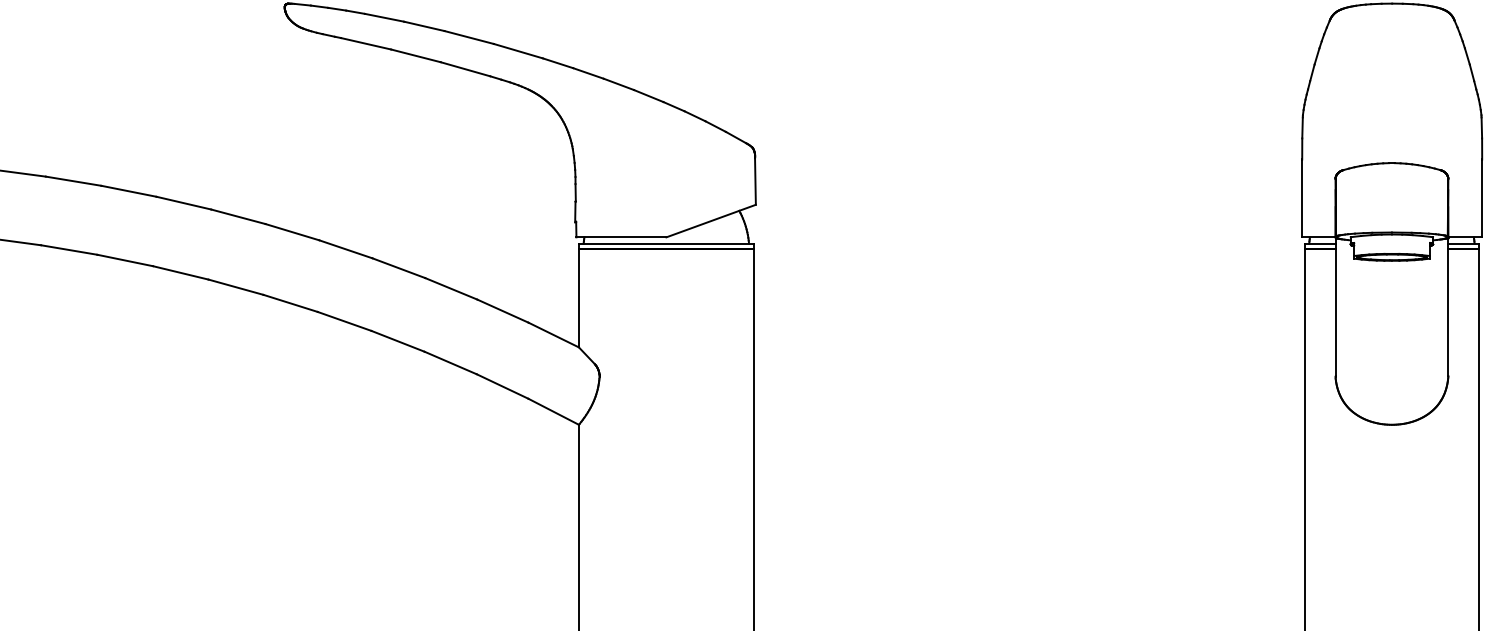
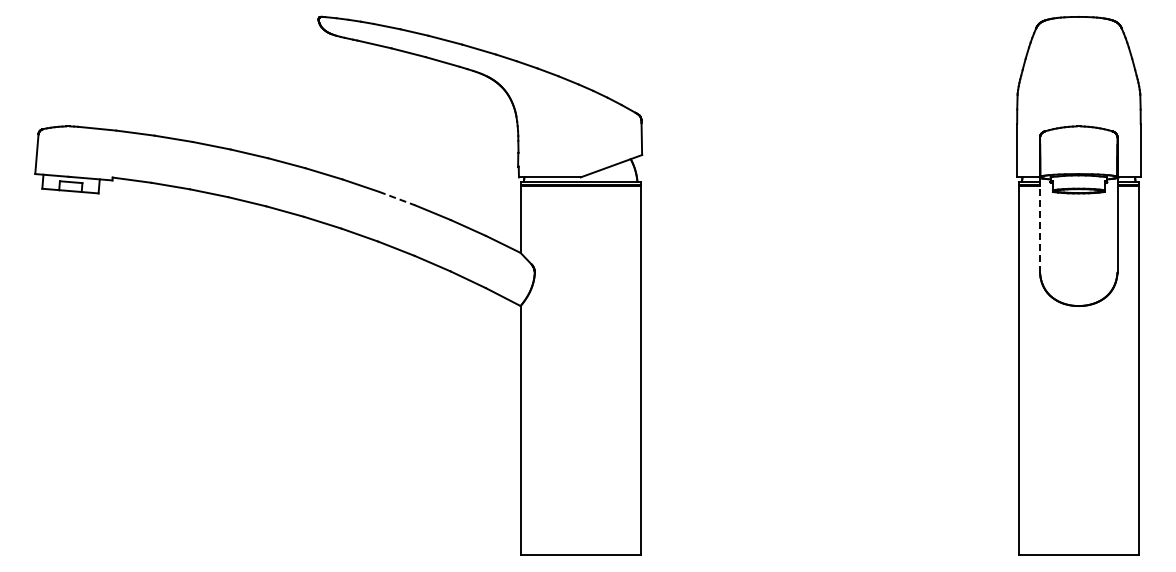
line: (399, 268) -> (397, 198), solid -> dashed
line: (1336, 306) -> (1040, 224), solid -> dashed

